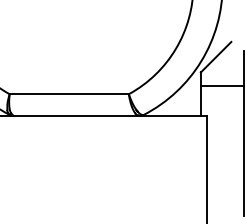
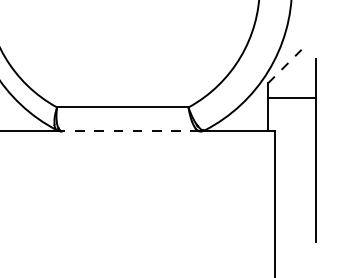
line: (215, 57) -> (284, 66), solid -> dashed
line: (76, 116) -> (130, 131), solid -> dashed

